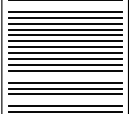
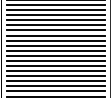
line: (64, 6) -> (55, 5), added
line: (64, 77) -> (55, 66), added
line: (64, 100) -> (55, 86), added

